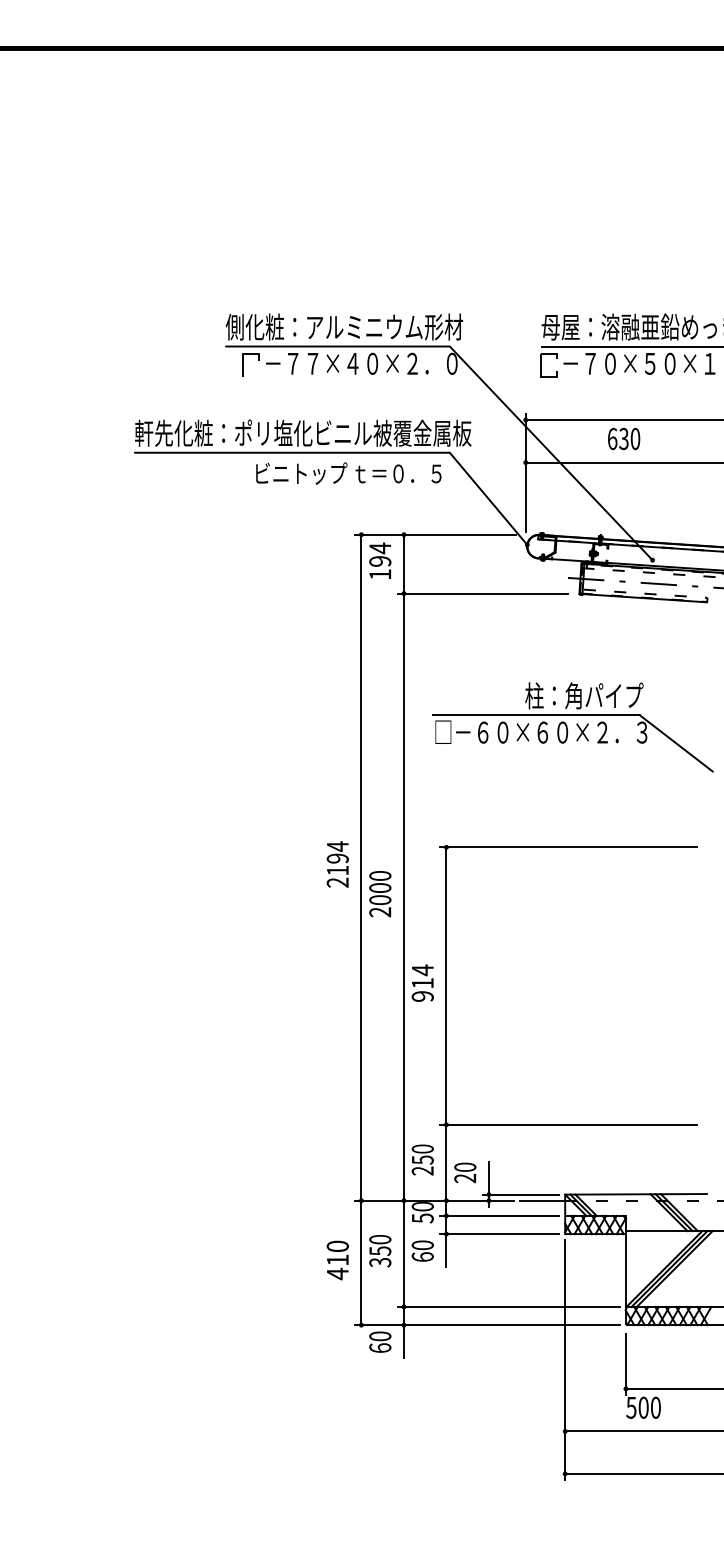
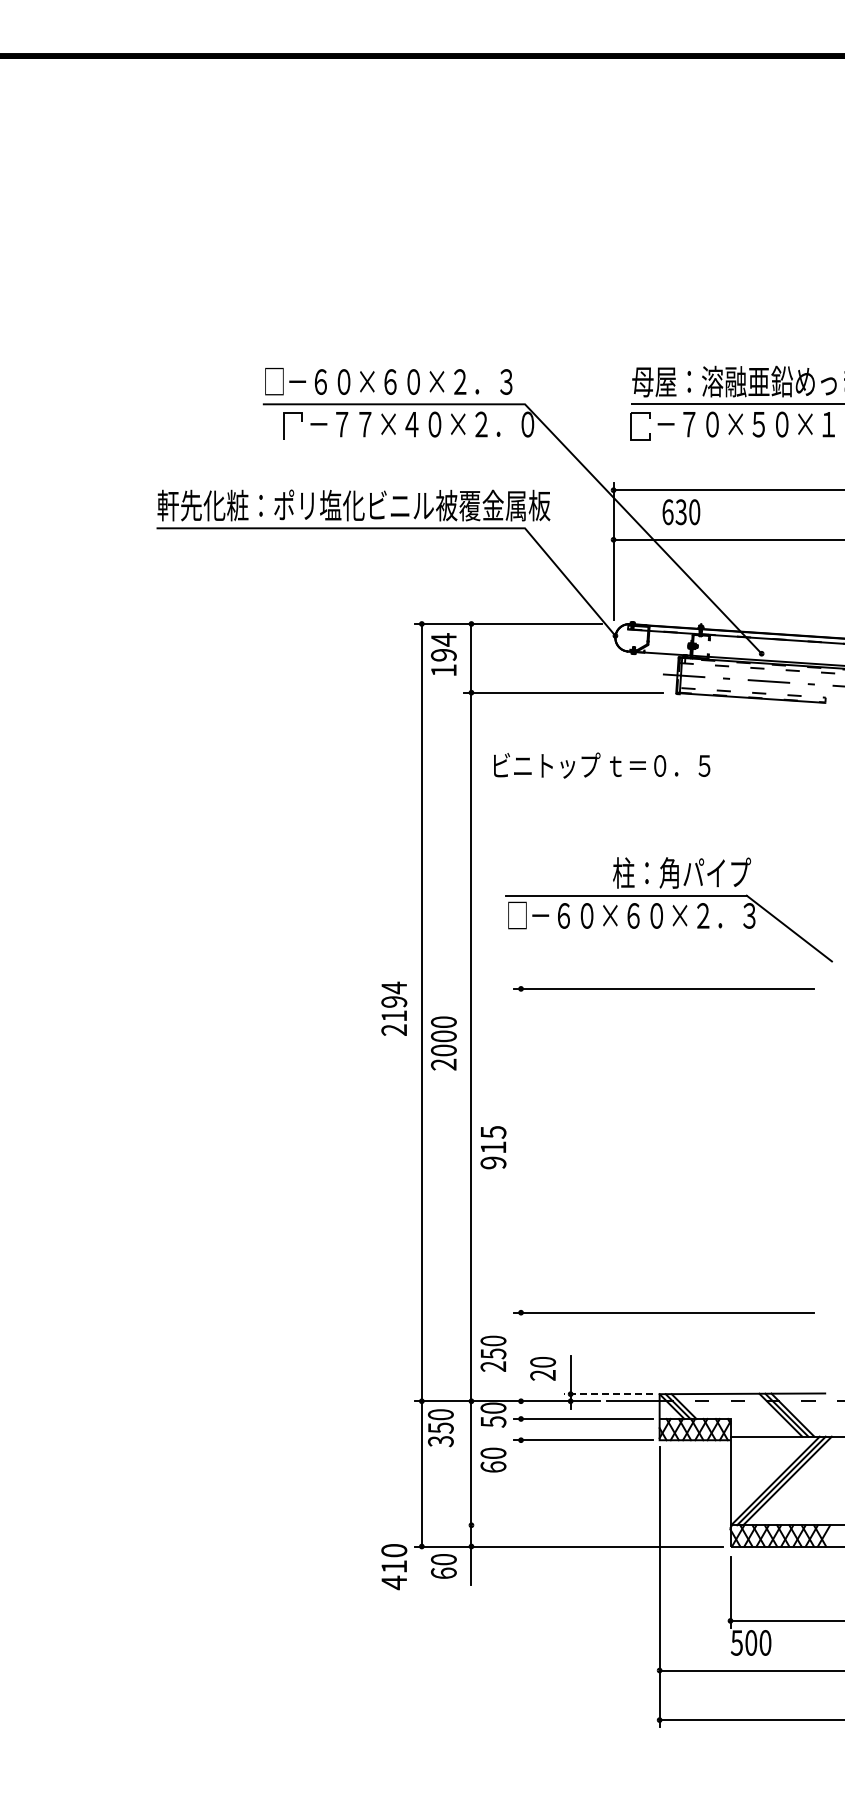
text: (344, 326) -> (401, 381), 側化粧：アルミニウム形材 -> □－６０×６０×２．３
text: (624, 439) -> (681, 512), moved
text: (349, 473) -> (602, 765), moved
part: (572, 727) -> (668, 909), moved
text: (422, 970) -> (493, 1132), 914 -> 915
line: (446, 1056) -> (521, 1233), removed
line: (520, 1194) -> (607, 1394), solid -> dashed
text: (379, 1251) -> (440, 1428), moved
text: (338, 1260) -> (394, 1567), moved
line: (508, 1307) -> (593, 1525), removed

